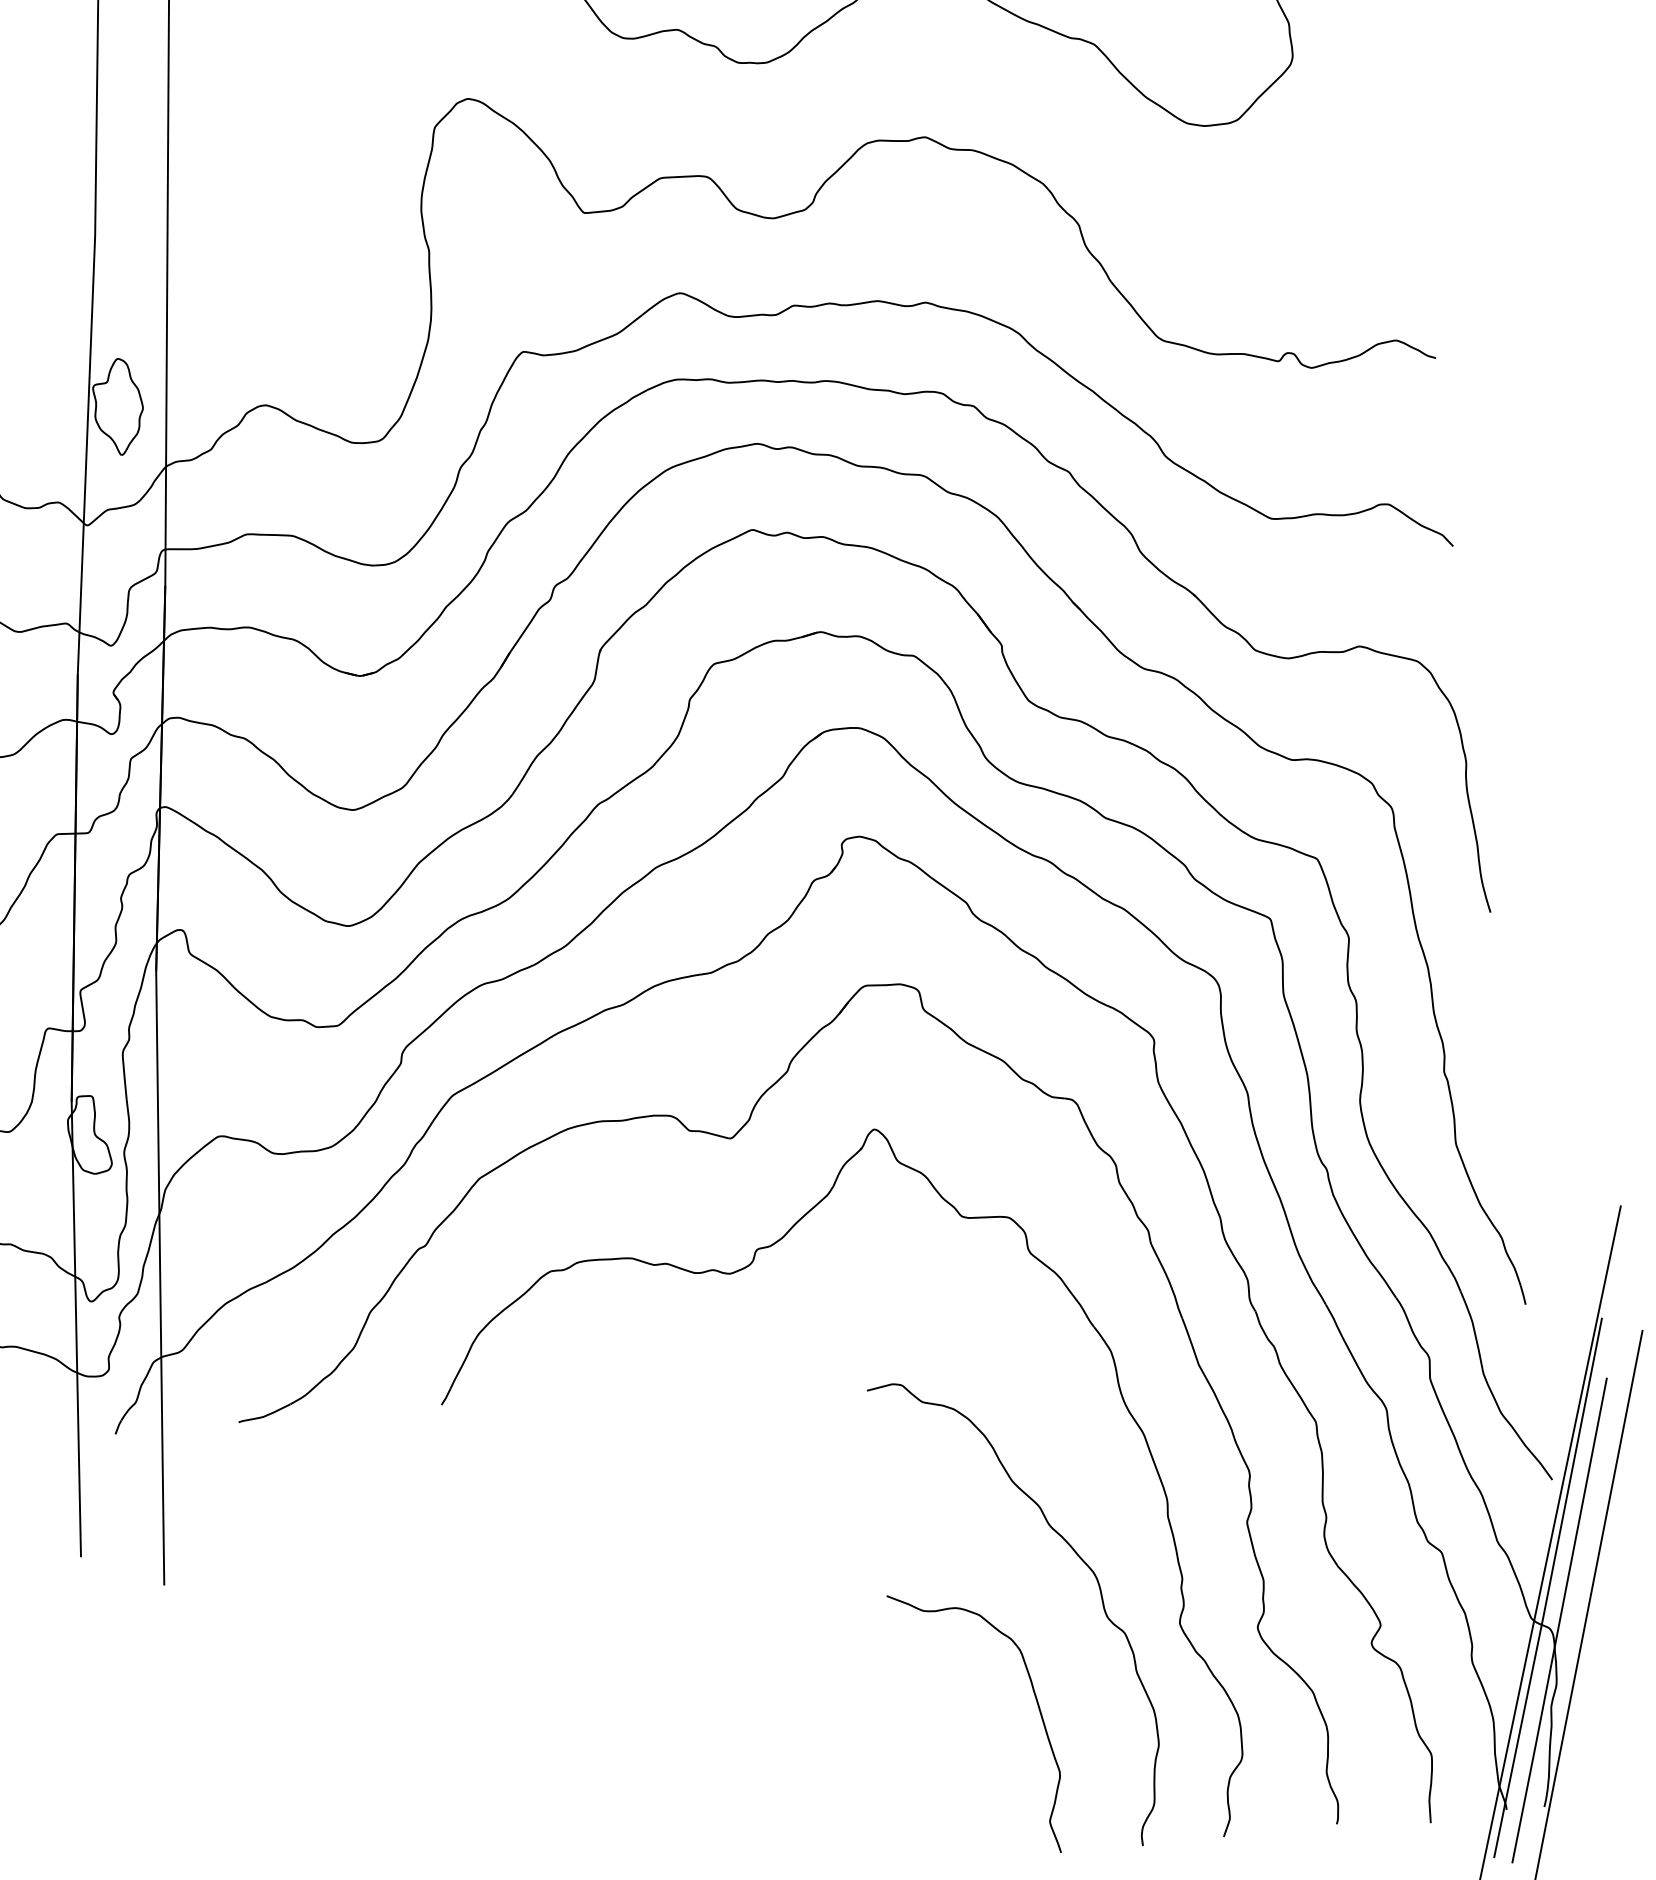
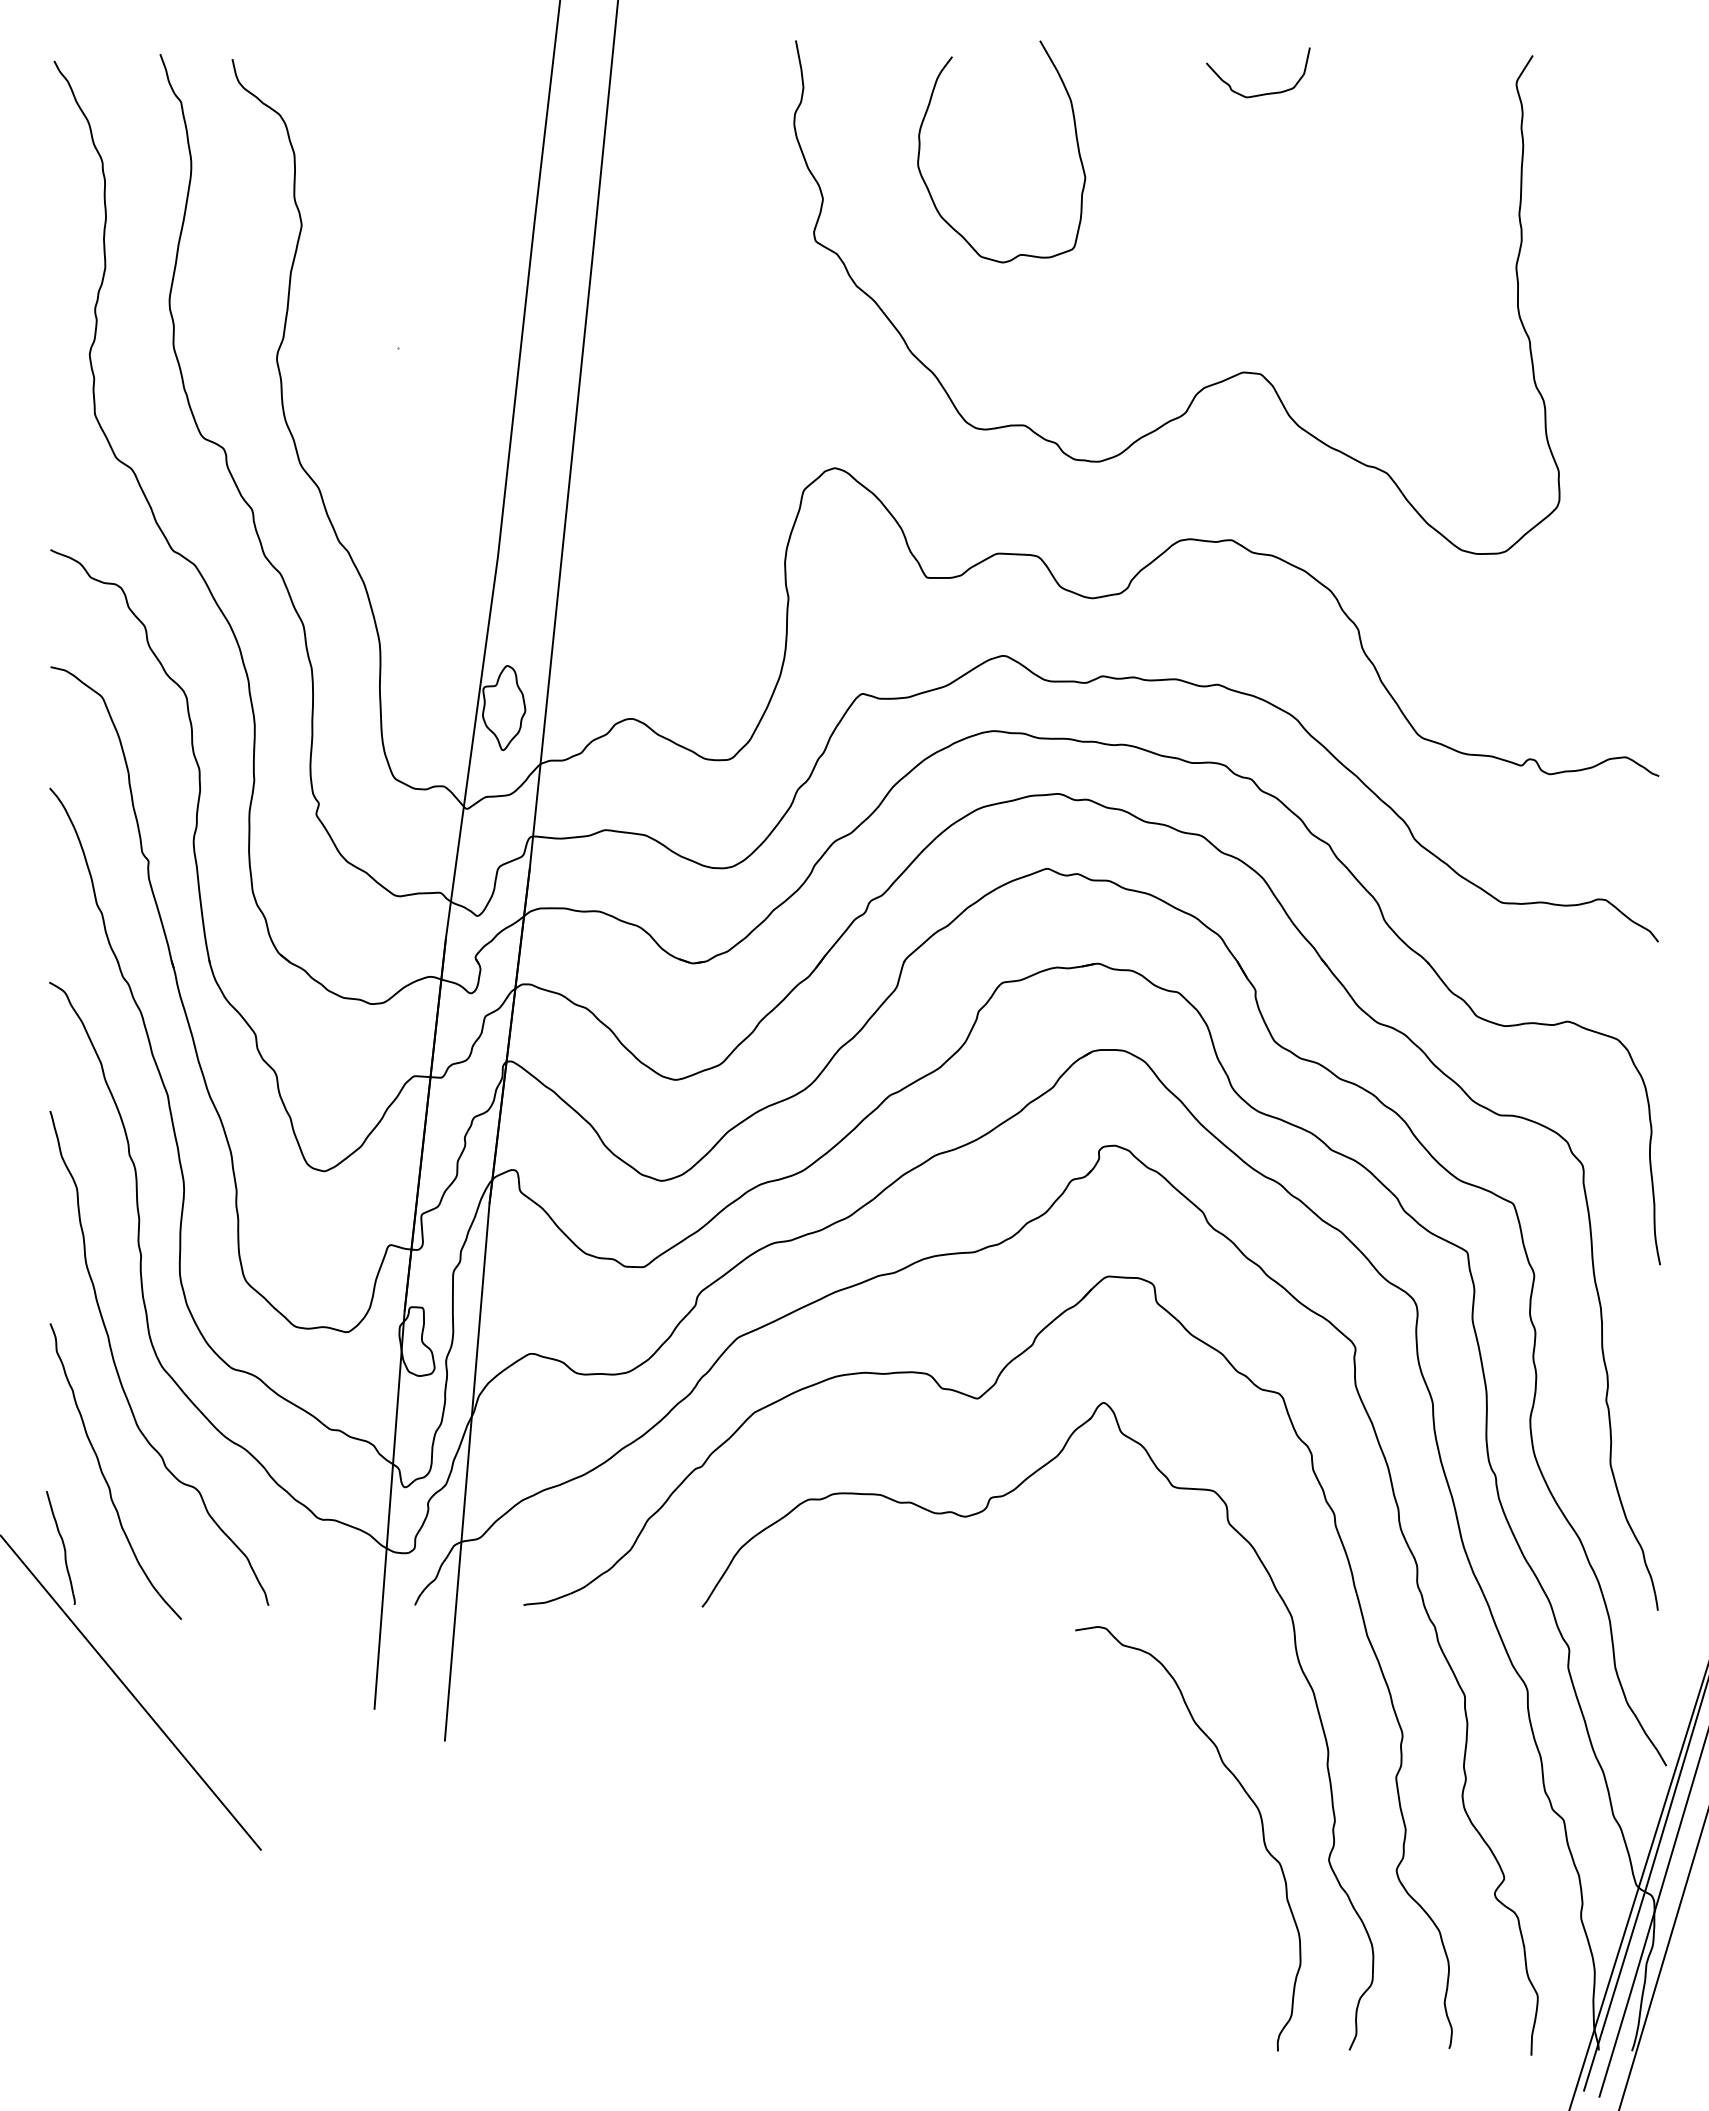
curve: (1037, 1706) -> (1197, 1920), removed

